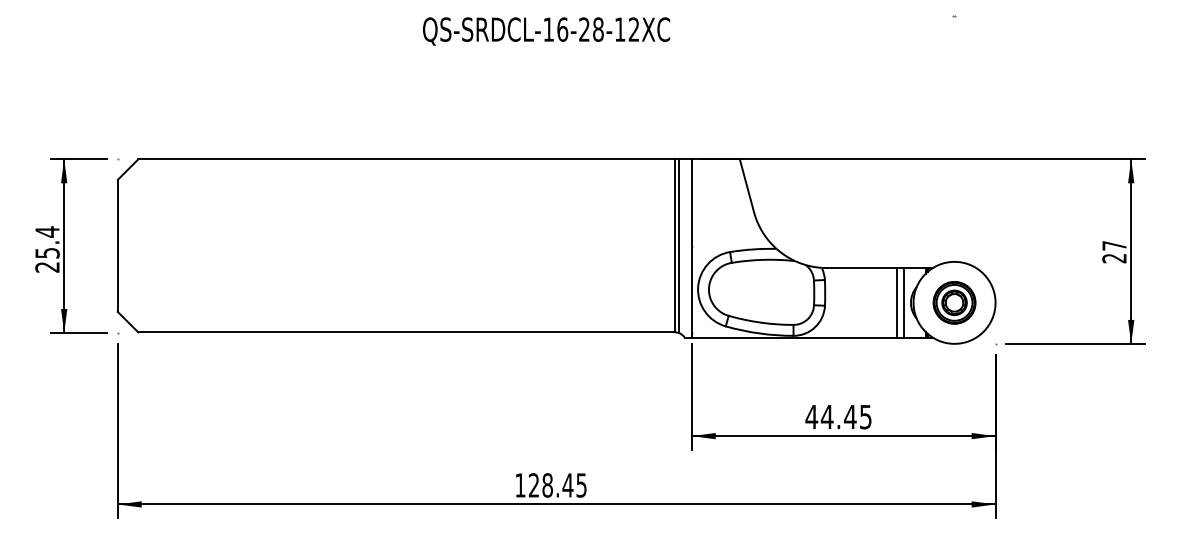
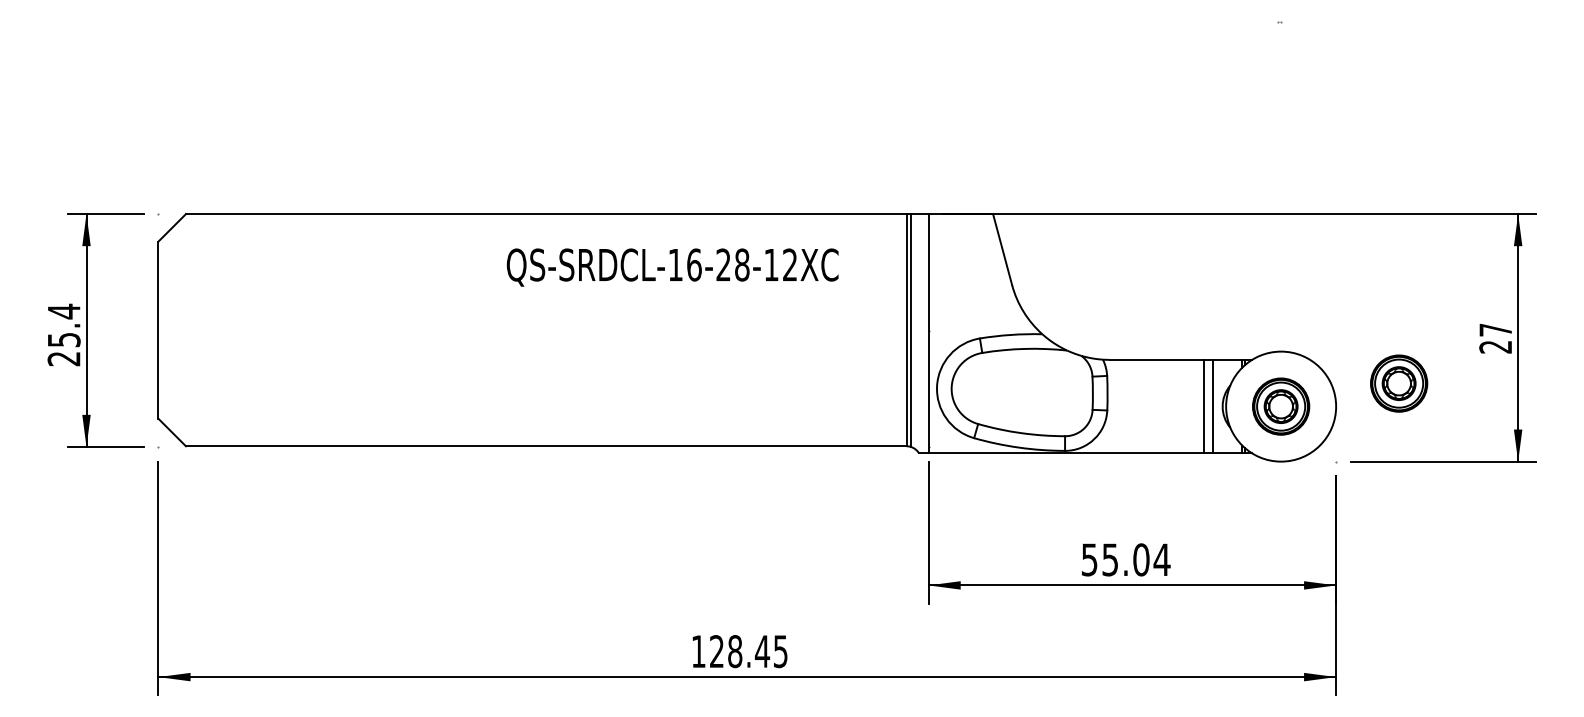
text: (546, 31) -> (672, 267), moved
part: (1042, 285) -> (1399, 383), added
text: (838, 416) -> (1125, 559), 44.45 -> 55.04

